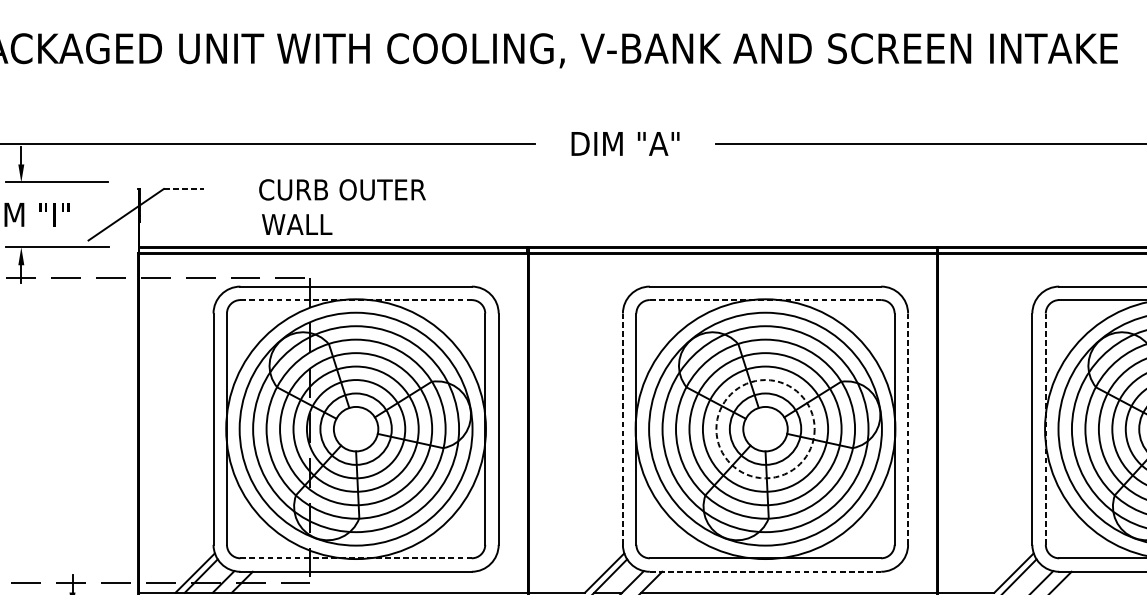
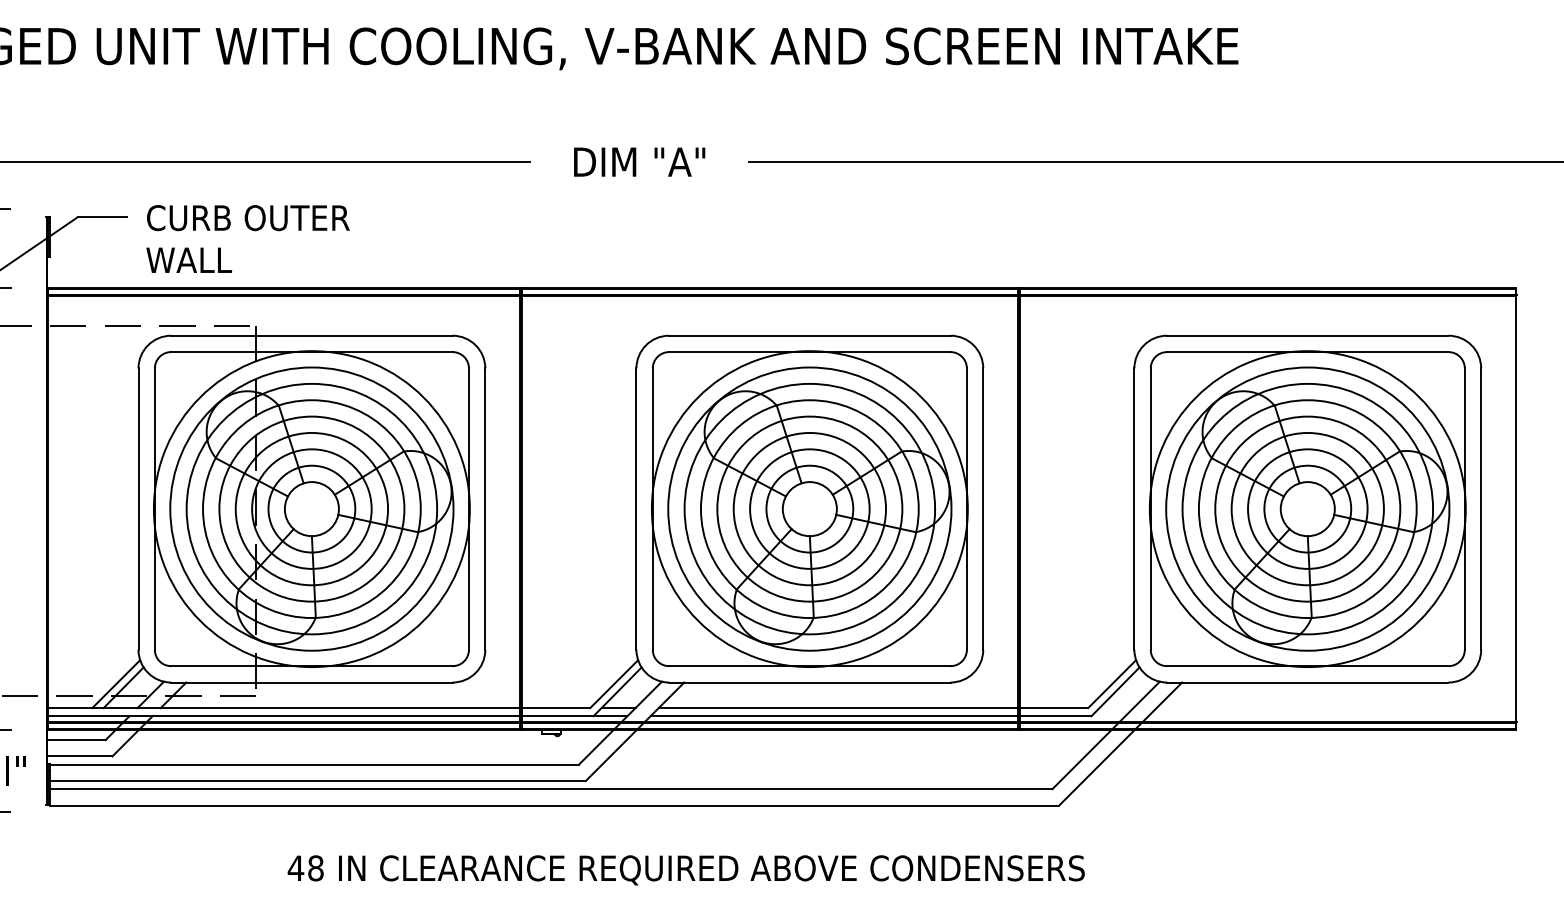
line: (183, 189) -> (102, 217), dashed -> solid
text: (342, 190) -> (248, 218), moved
text: (296, 223) -> (188, 259), moved
line: (355, 300) -> (311, 352), dashed -> solid
line: (765, 300) -> (809, 352), dashed -> solid
circle: (765, 428) -> (809, 508), dashed -> solid
line: (622, 429) -> (636, 509), dashed -> solid
line: (908, 429) -> (983, 509), dashed -> solid
line: (1045, 429) -> (1150, 509), dashed -> solid
line: (355, 558) -> (311, 666), dashed -> solid
line: (765, 571) -> (809, 682), dashed -> solid

